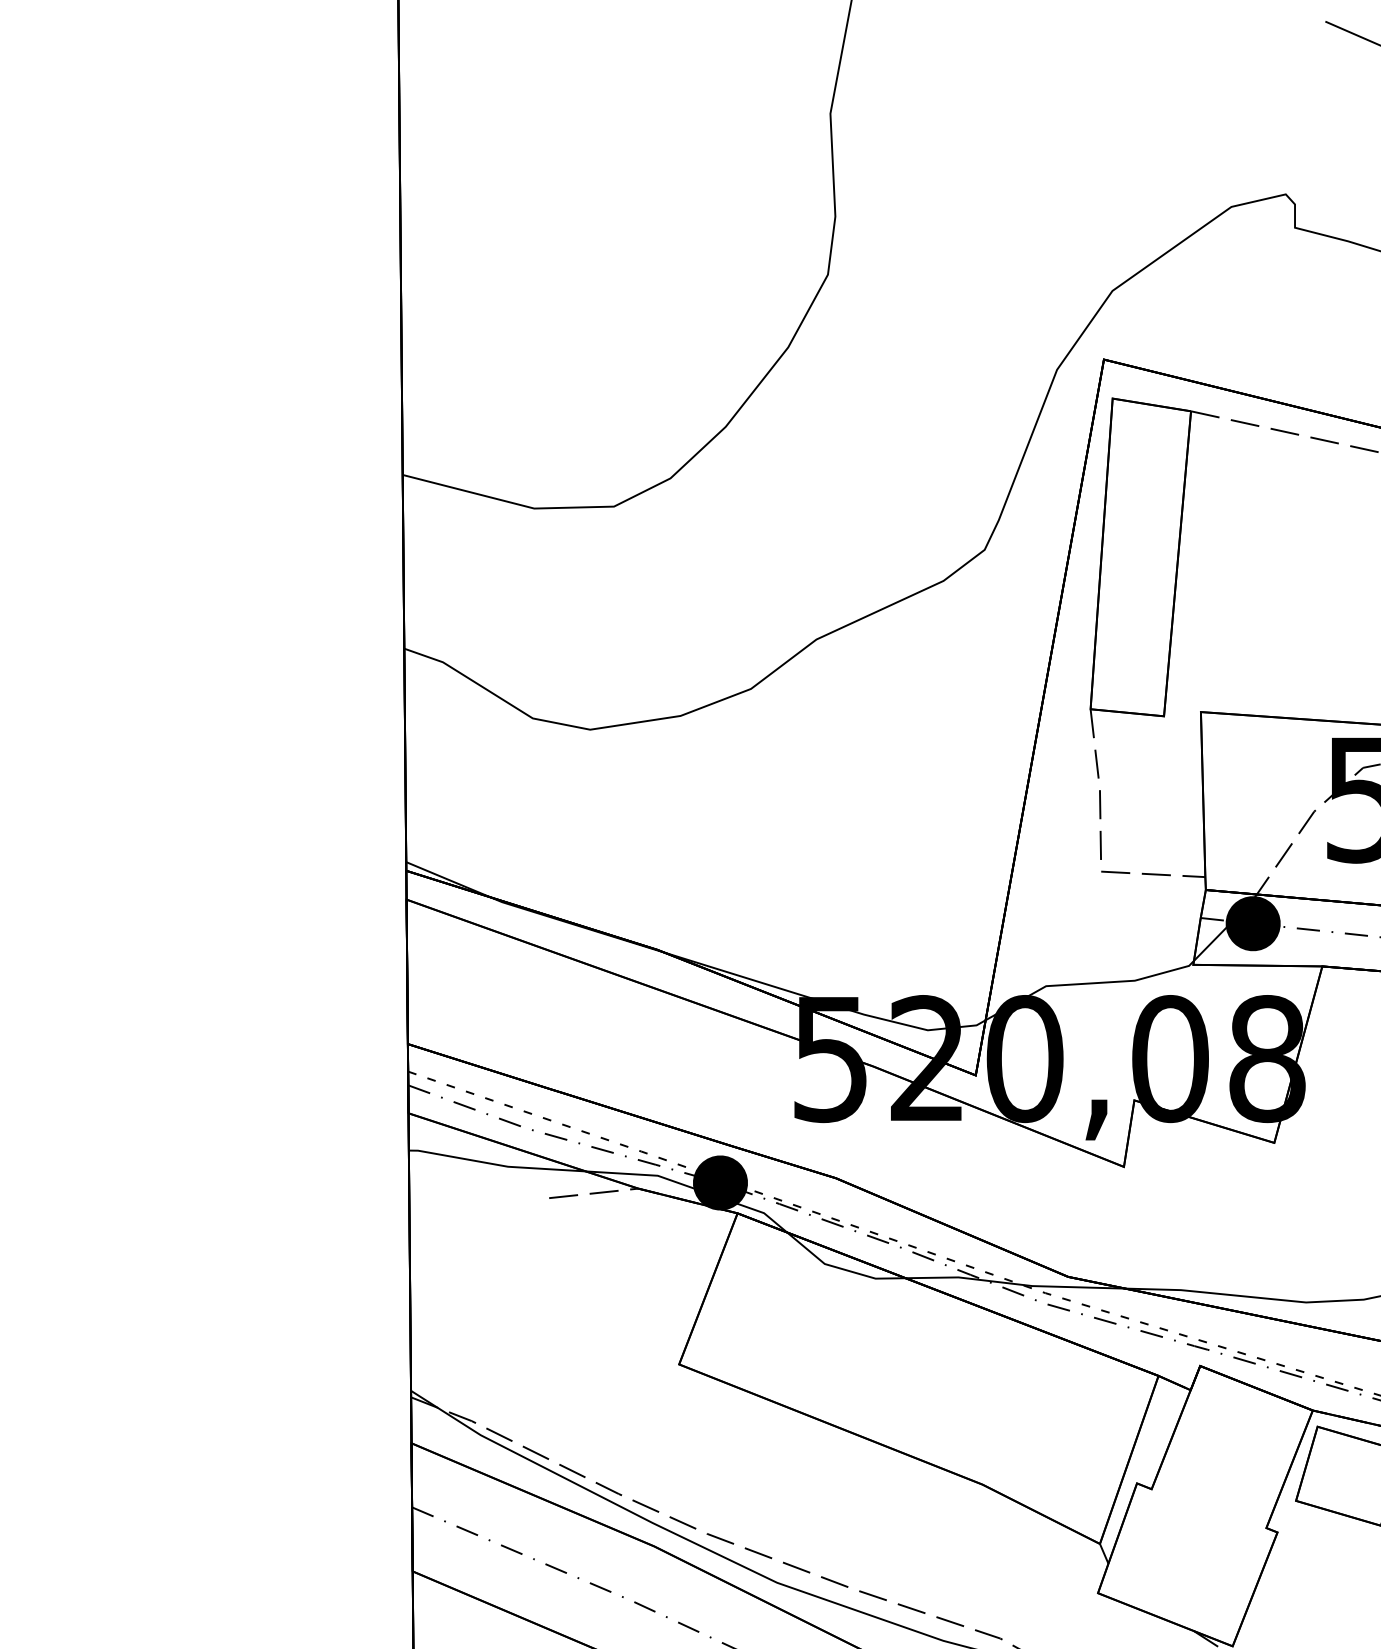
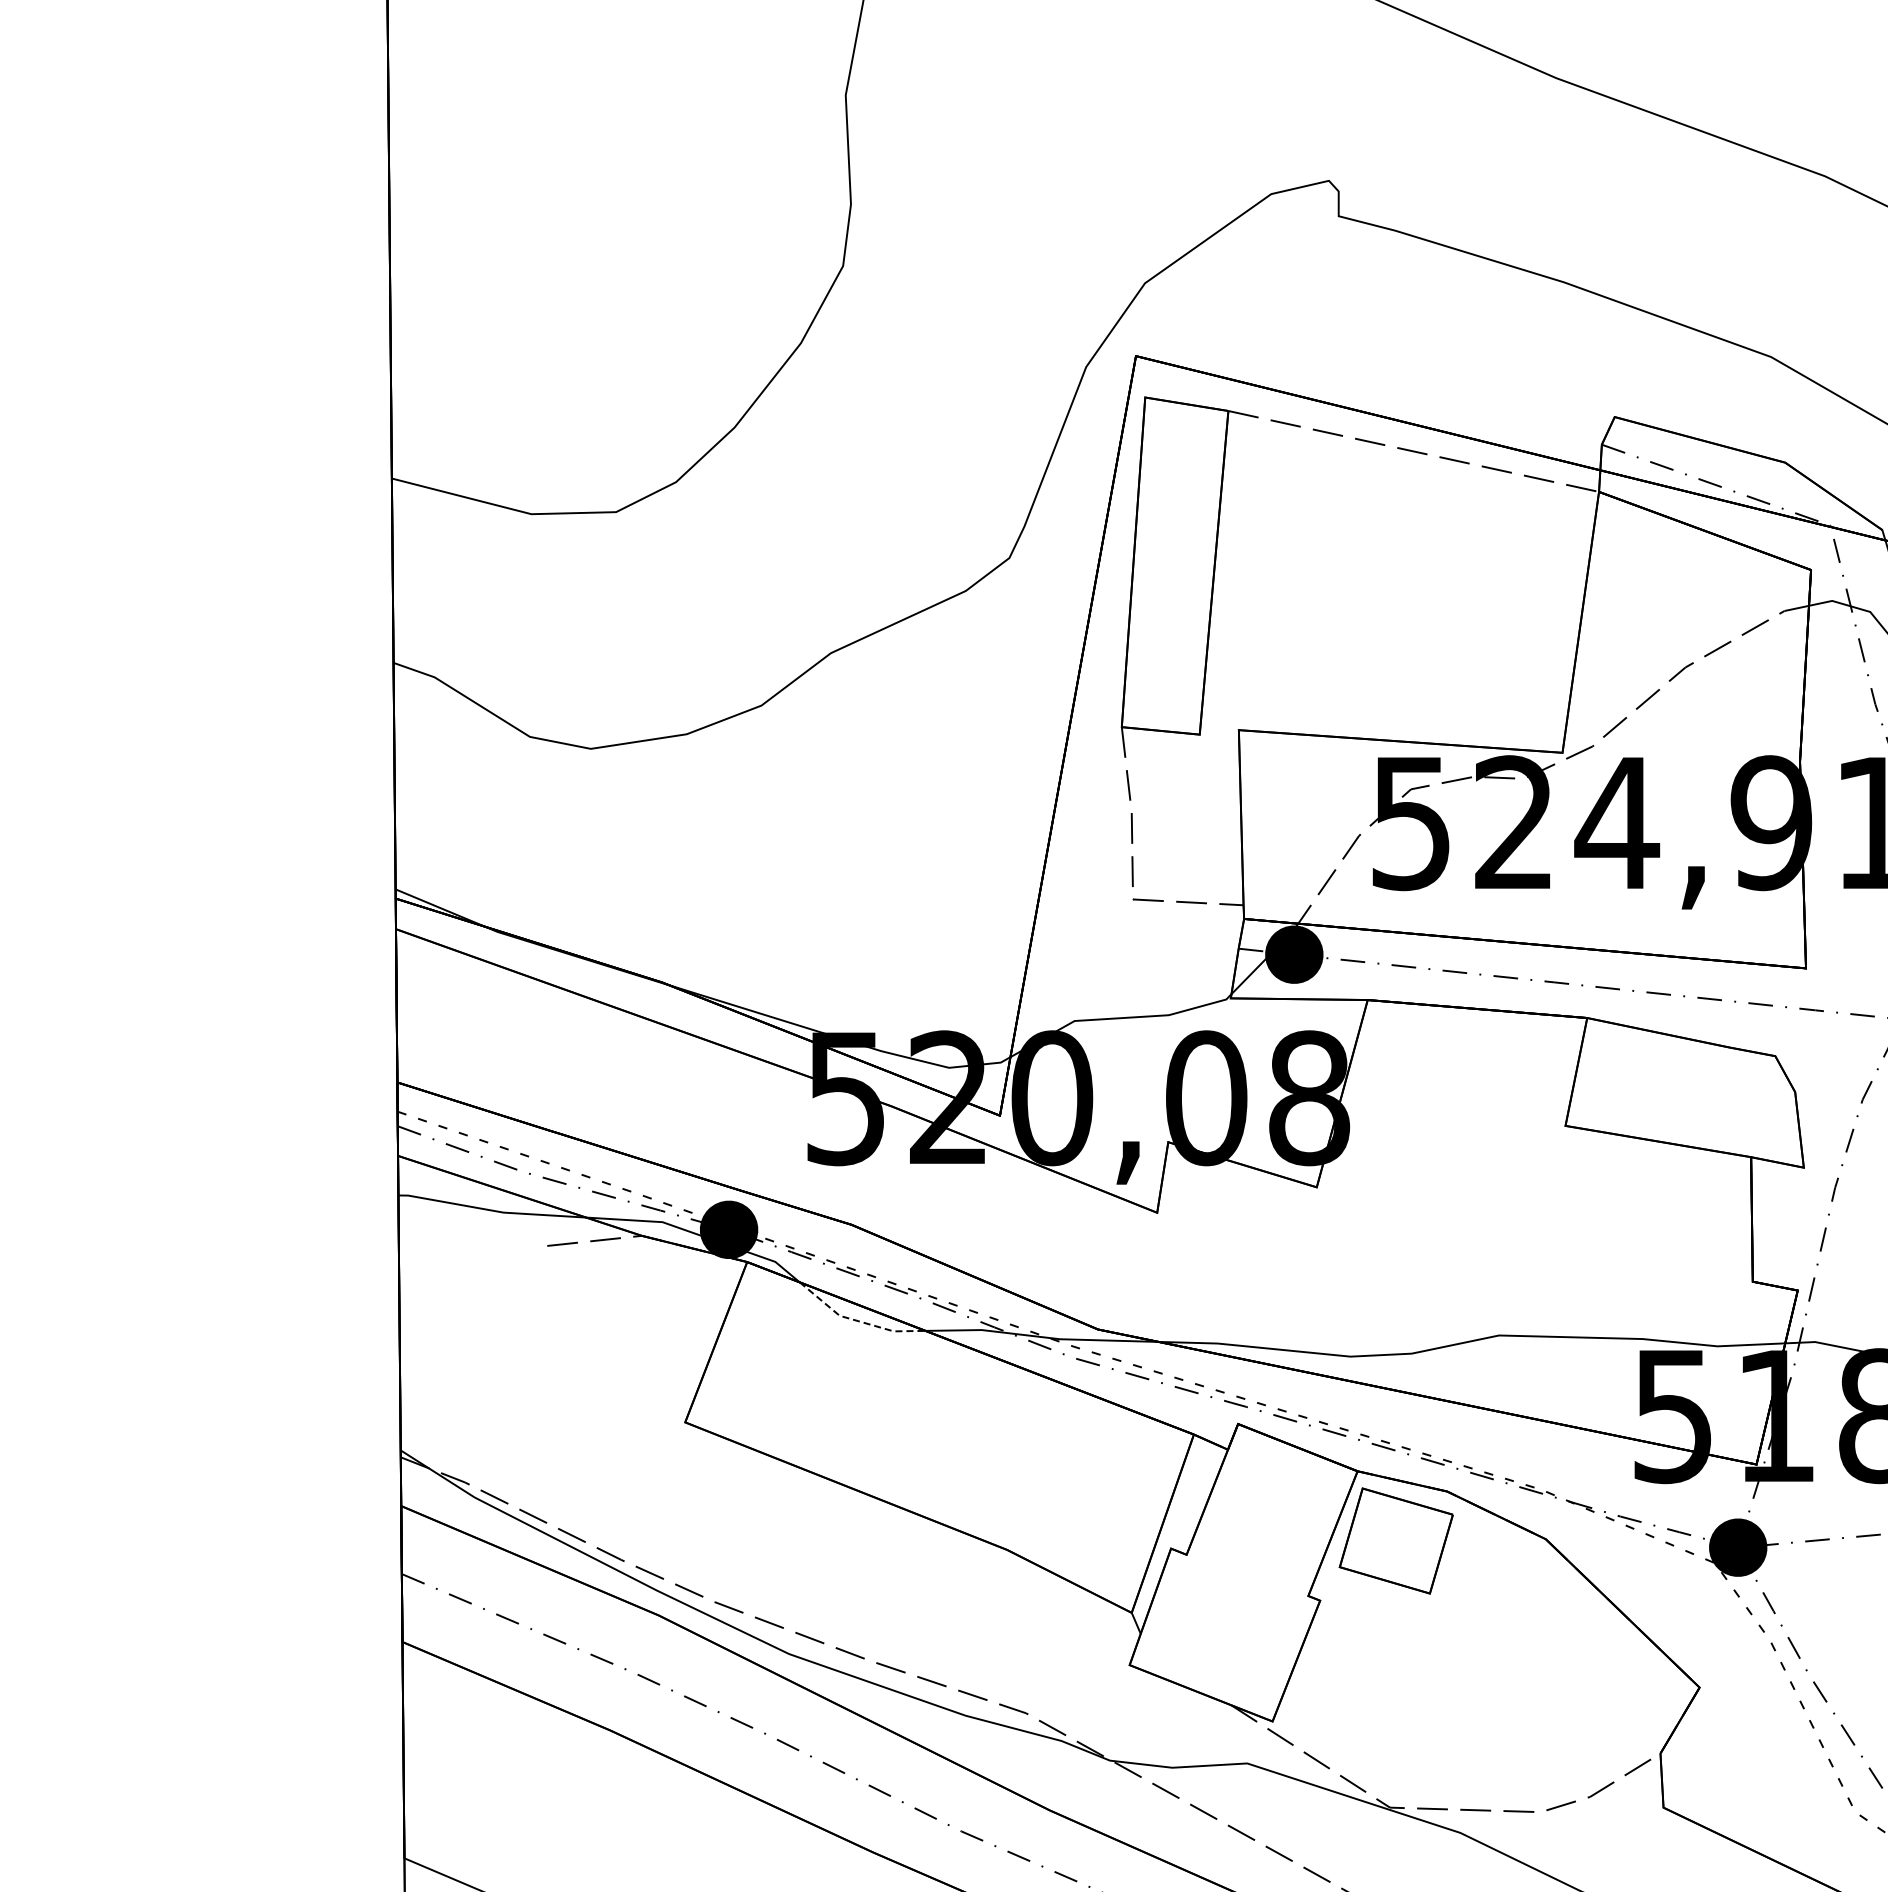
line: (840, 1268) -> (856, 1320), solid -> dashed

